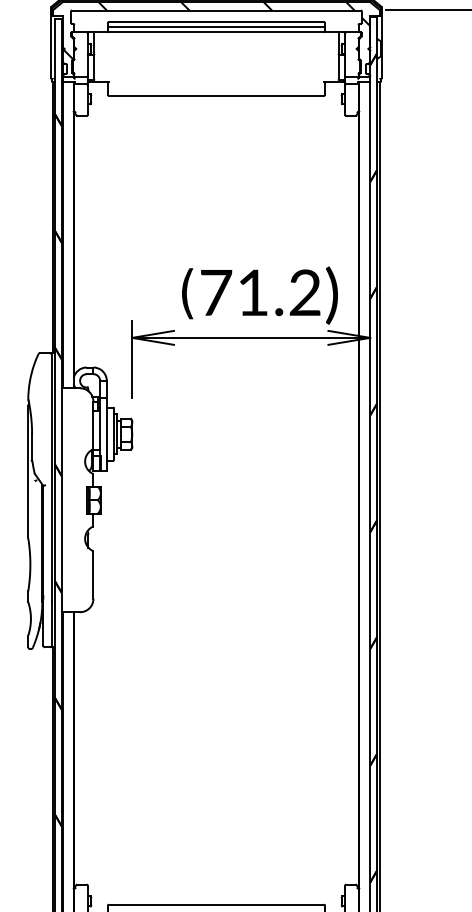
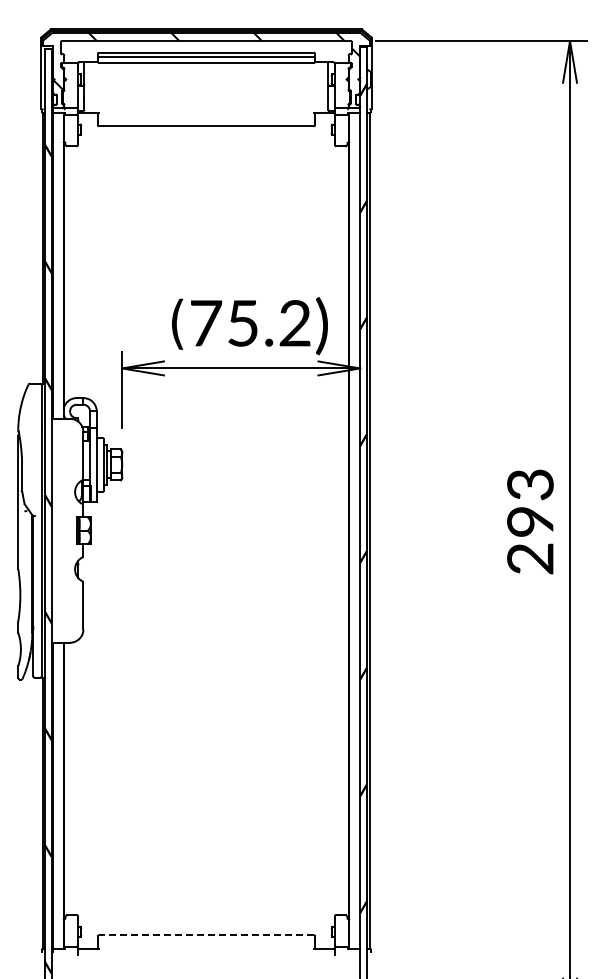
text: (252, 292) -> (242, 323), 71.2) -> 75.2)
line: (216, 904) -> (206, 935), solid -> dashed

